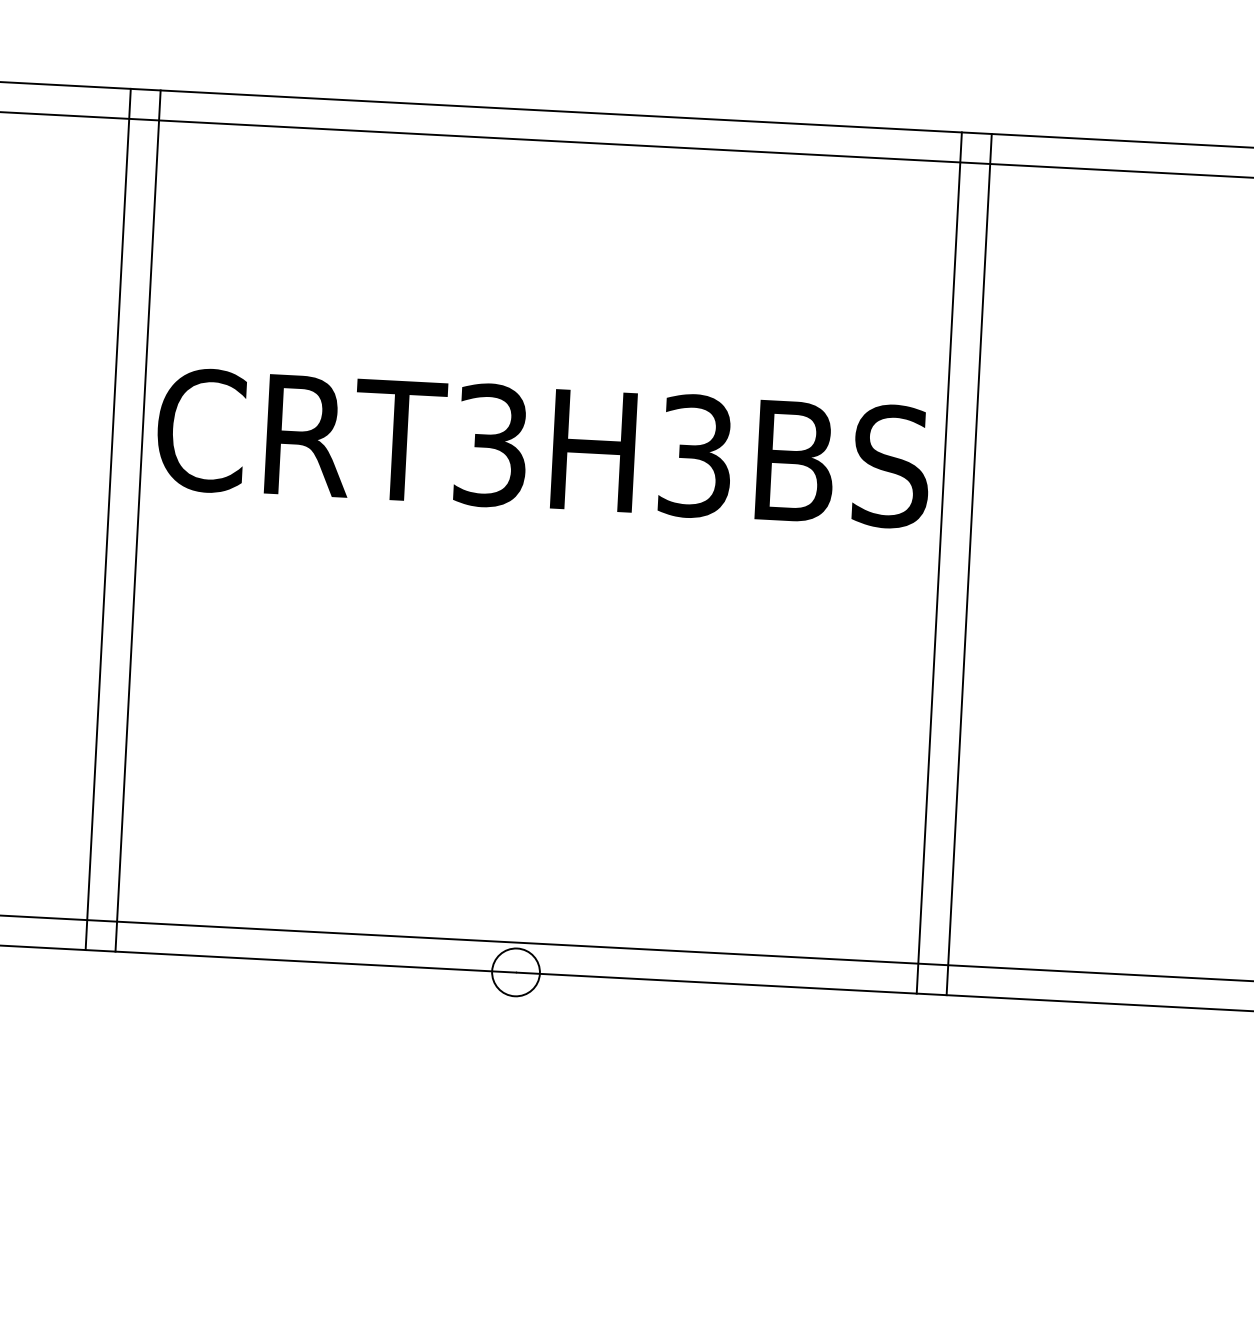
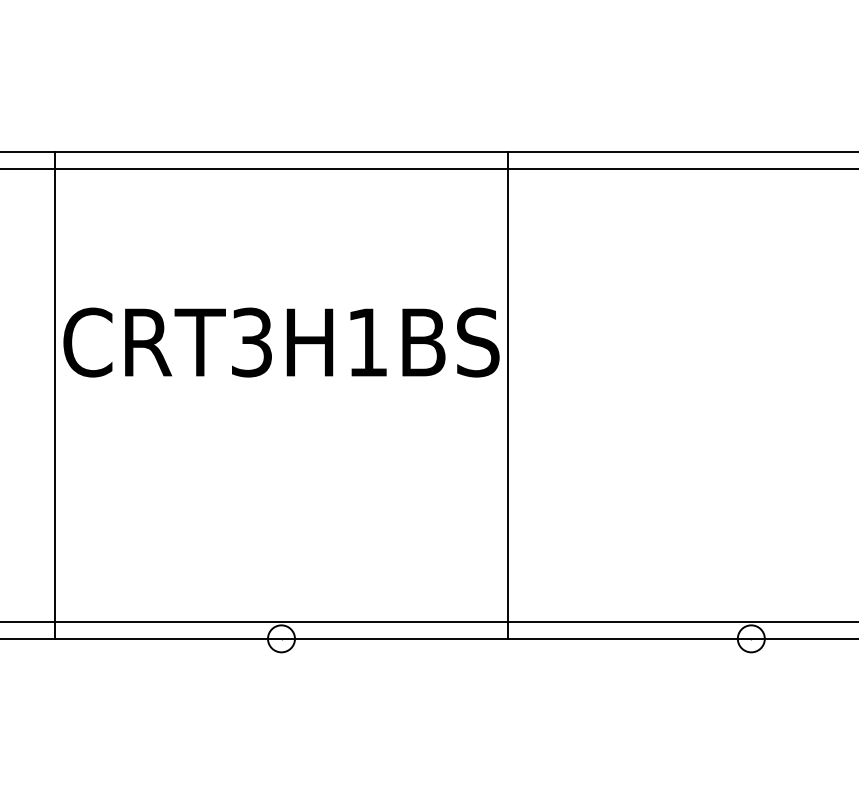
text: (695, 456) -> (367, 342), CRT3H3BS -> CRT3H1BS
line: (108, 519) -> (38, 395), removed
line: (968, 564) -> (524, 395), removed

